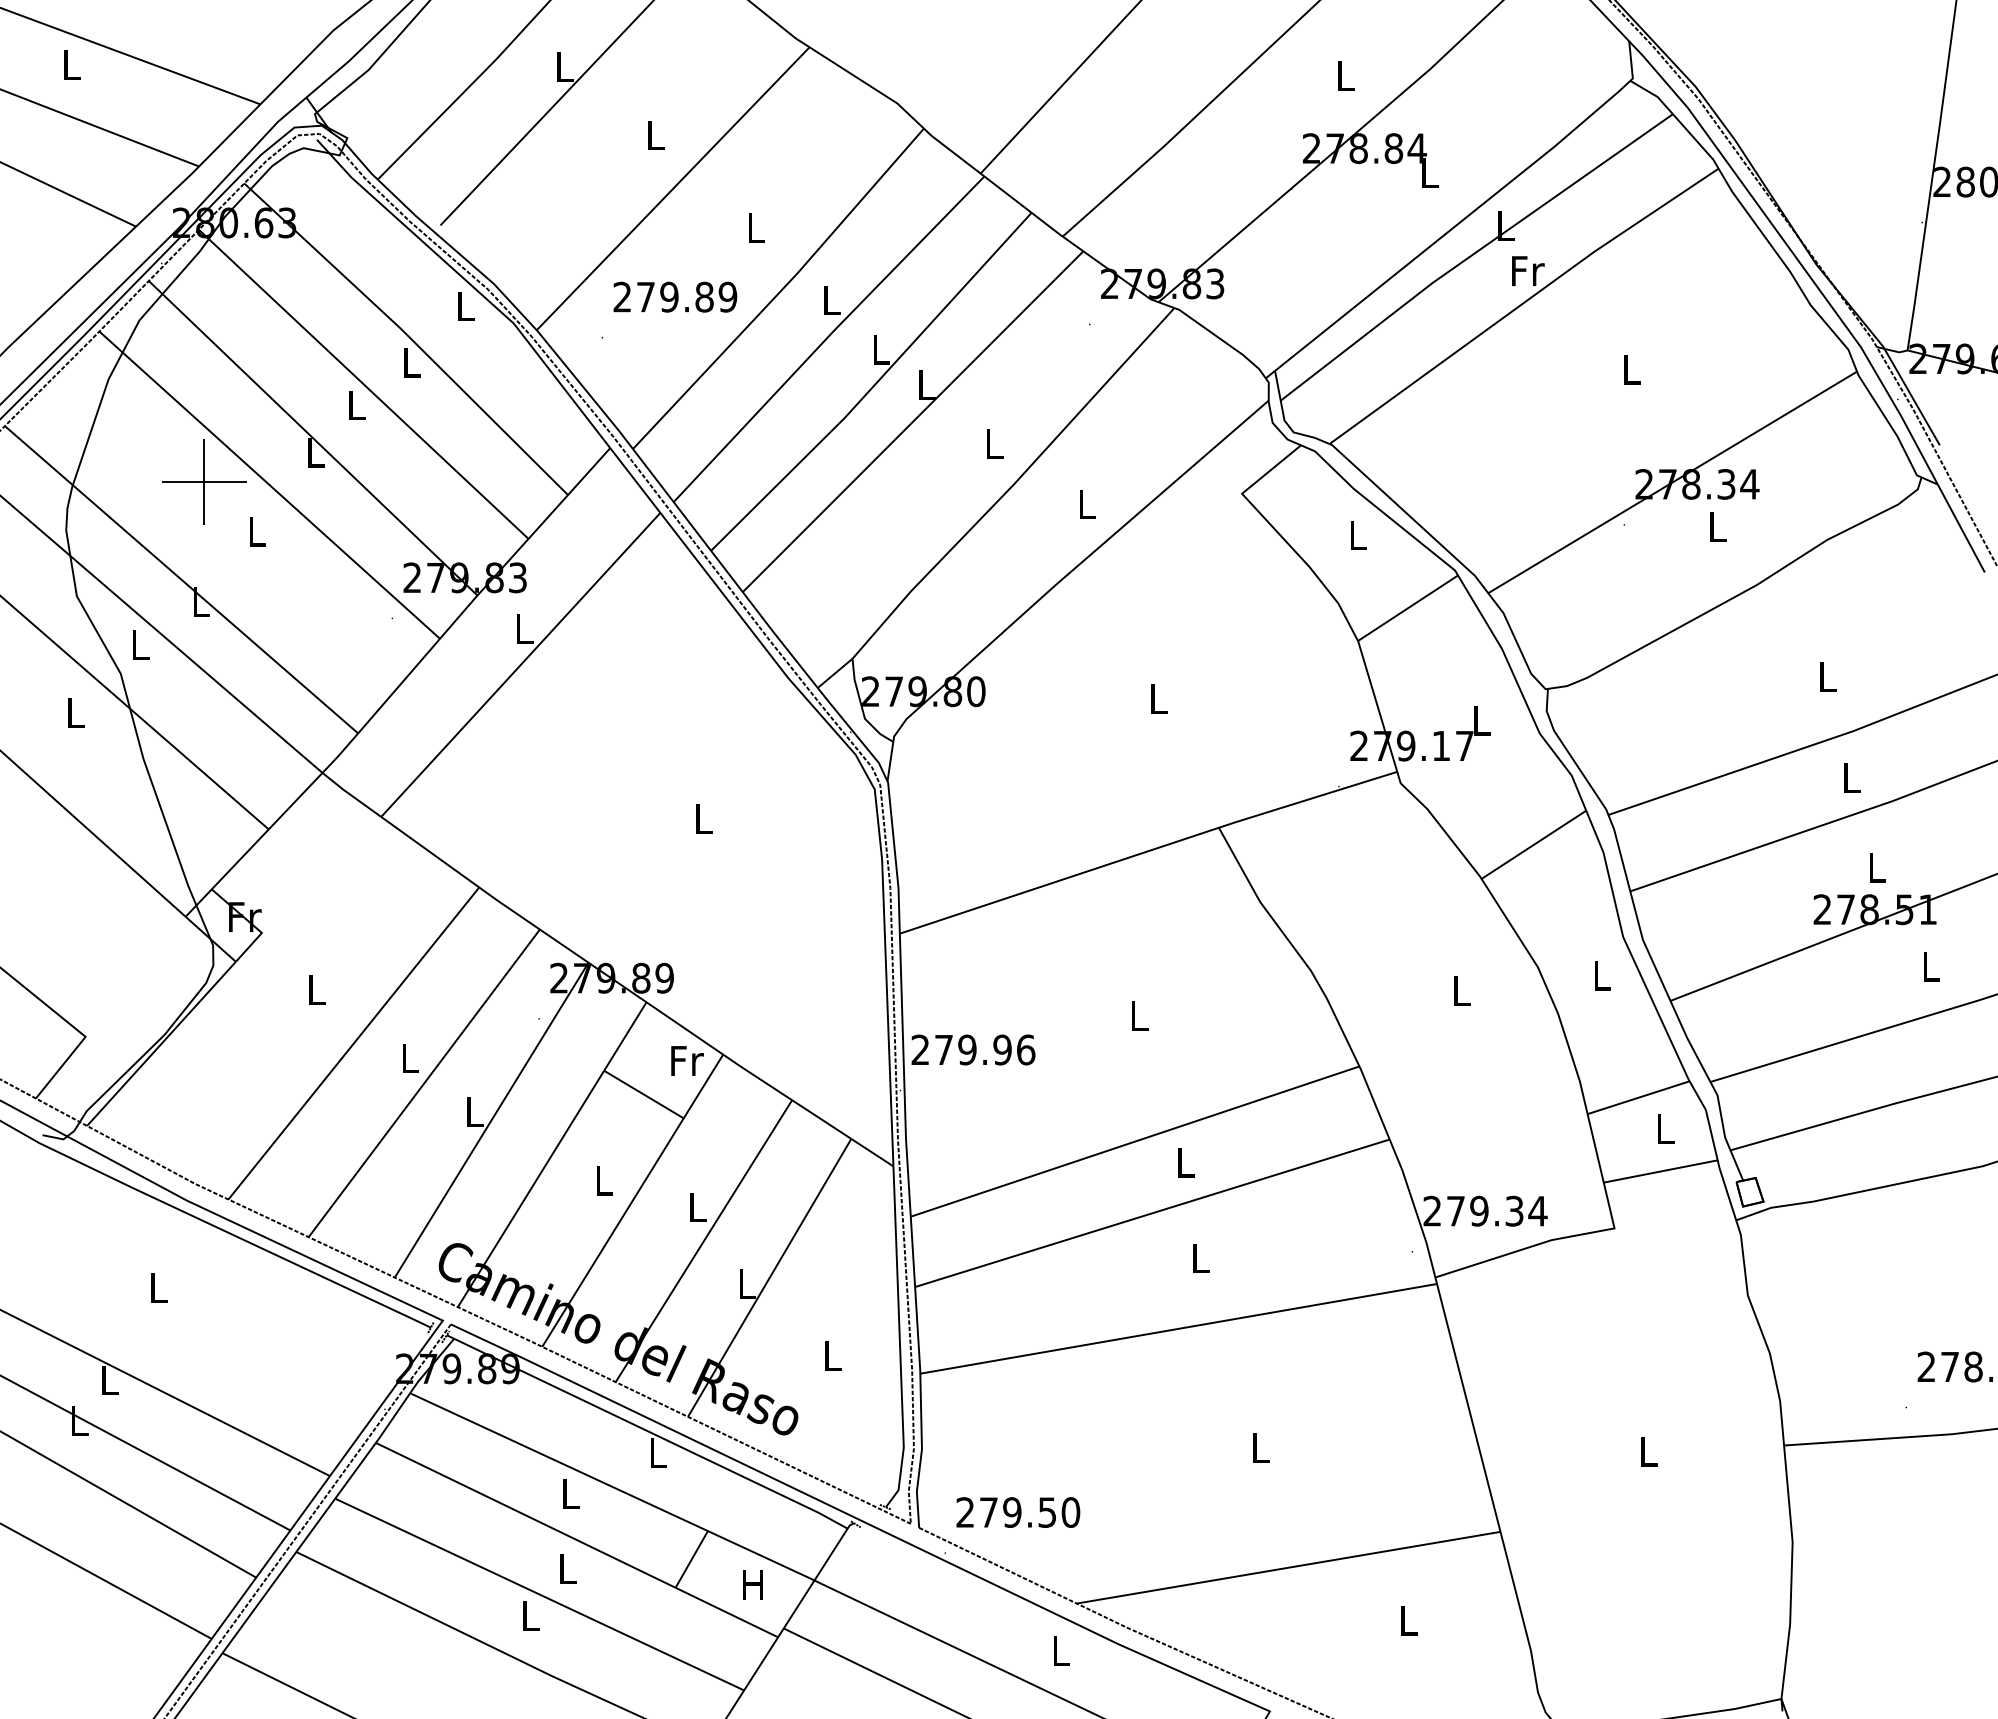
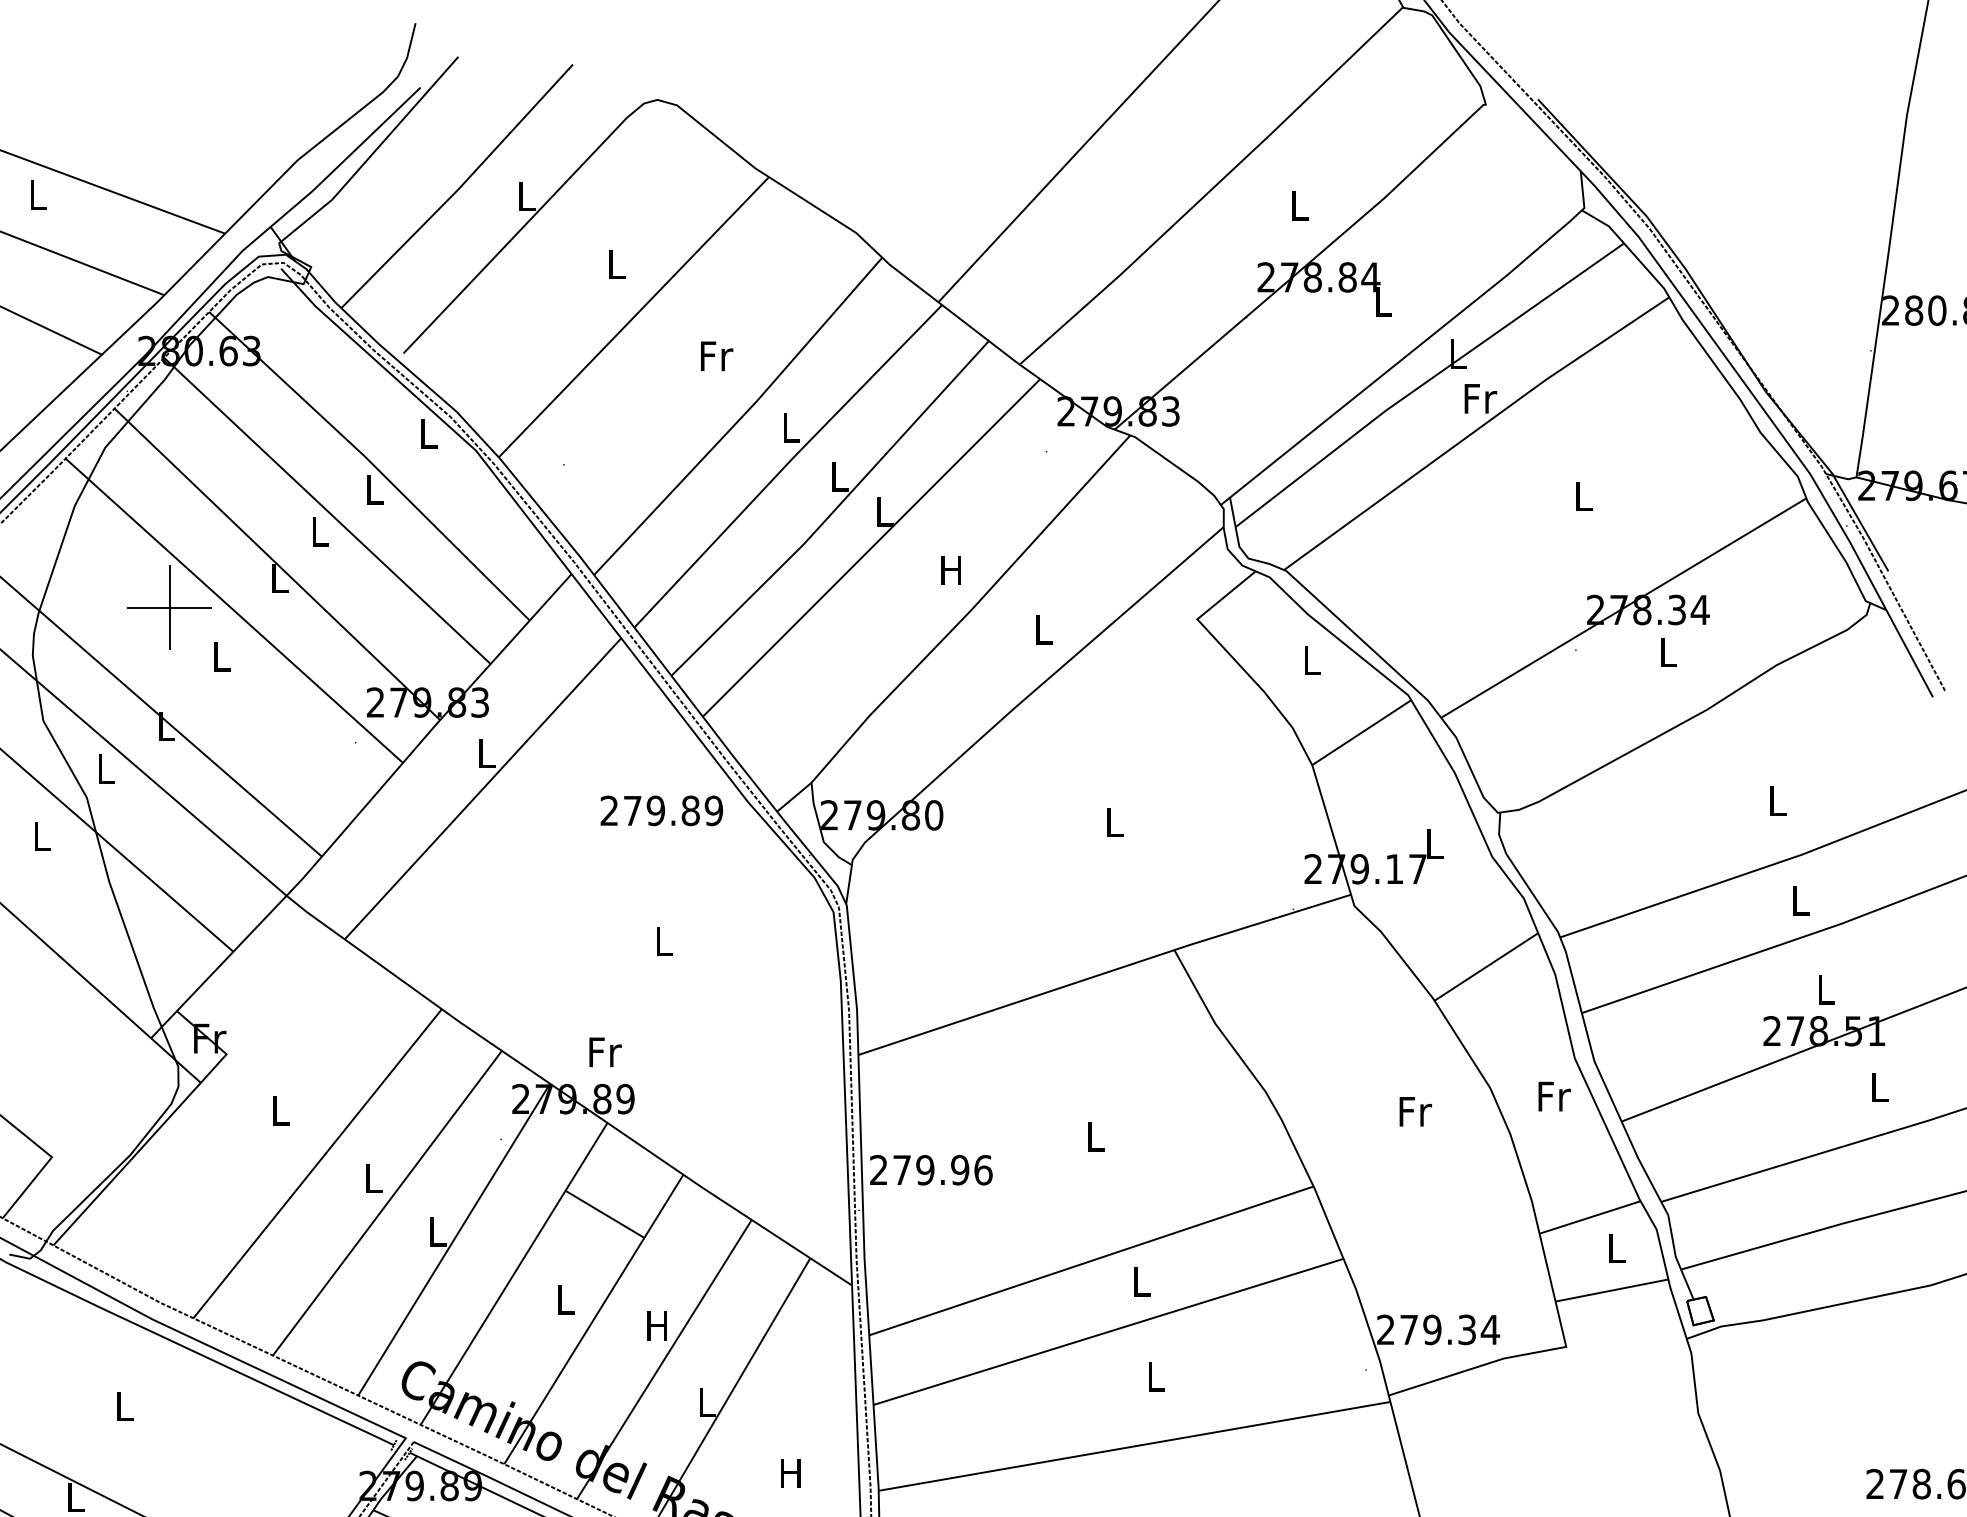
text: (756, 228) -> (716, 356), L -> Fr
text: (675, 296) -> (661, 810), moved
text: (993, 443) -> (951, 569), L -> H
text: (1602, 975) -> (1554, 1096), L -> Fr
text: (1462, 990) -> (1415, 1111), L -> Fr
text: (687, 1060) -> (605, 1051), moved
text: (696, 1207) -> (657, 1326), L -> H
text: (831, 1355) -> (790, 1472), L -> H

